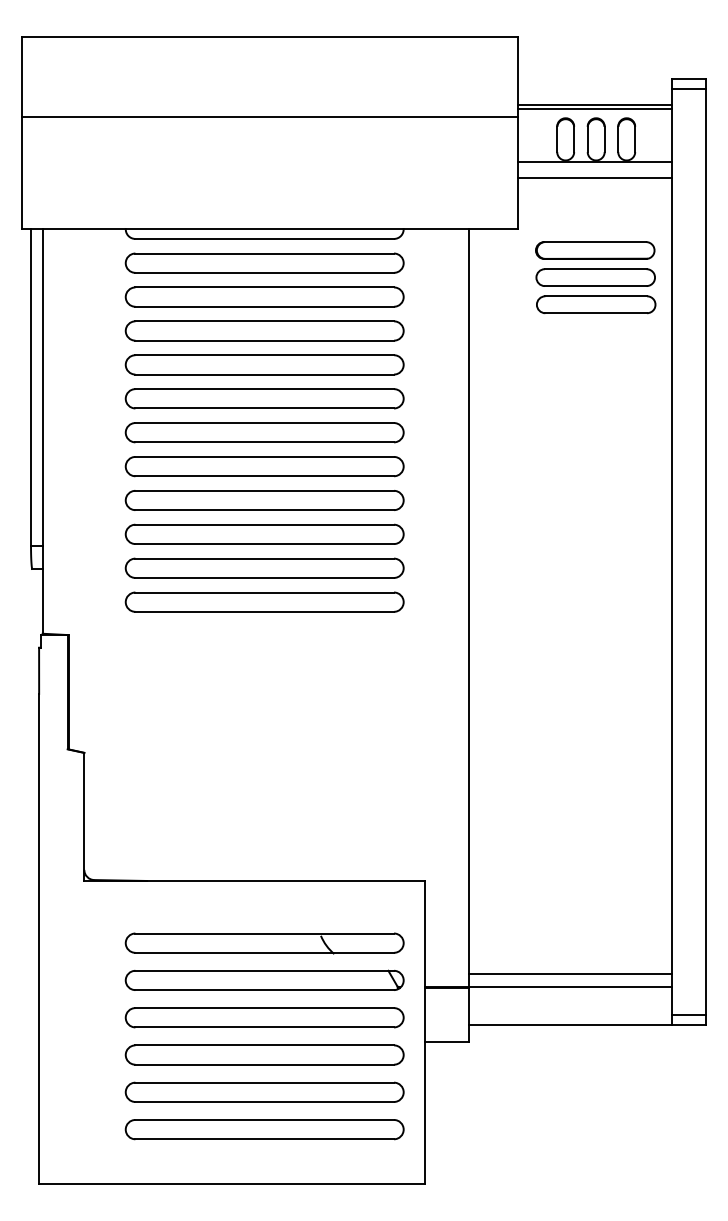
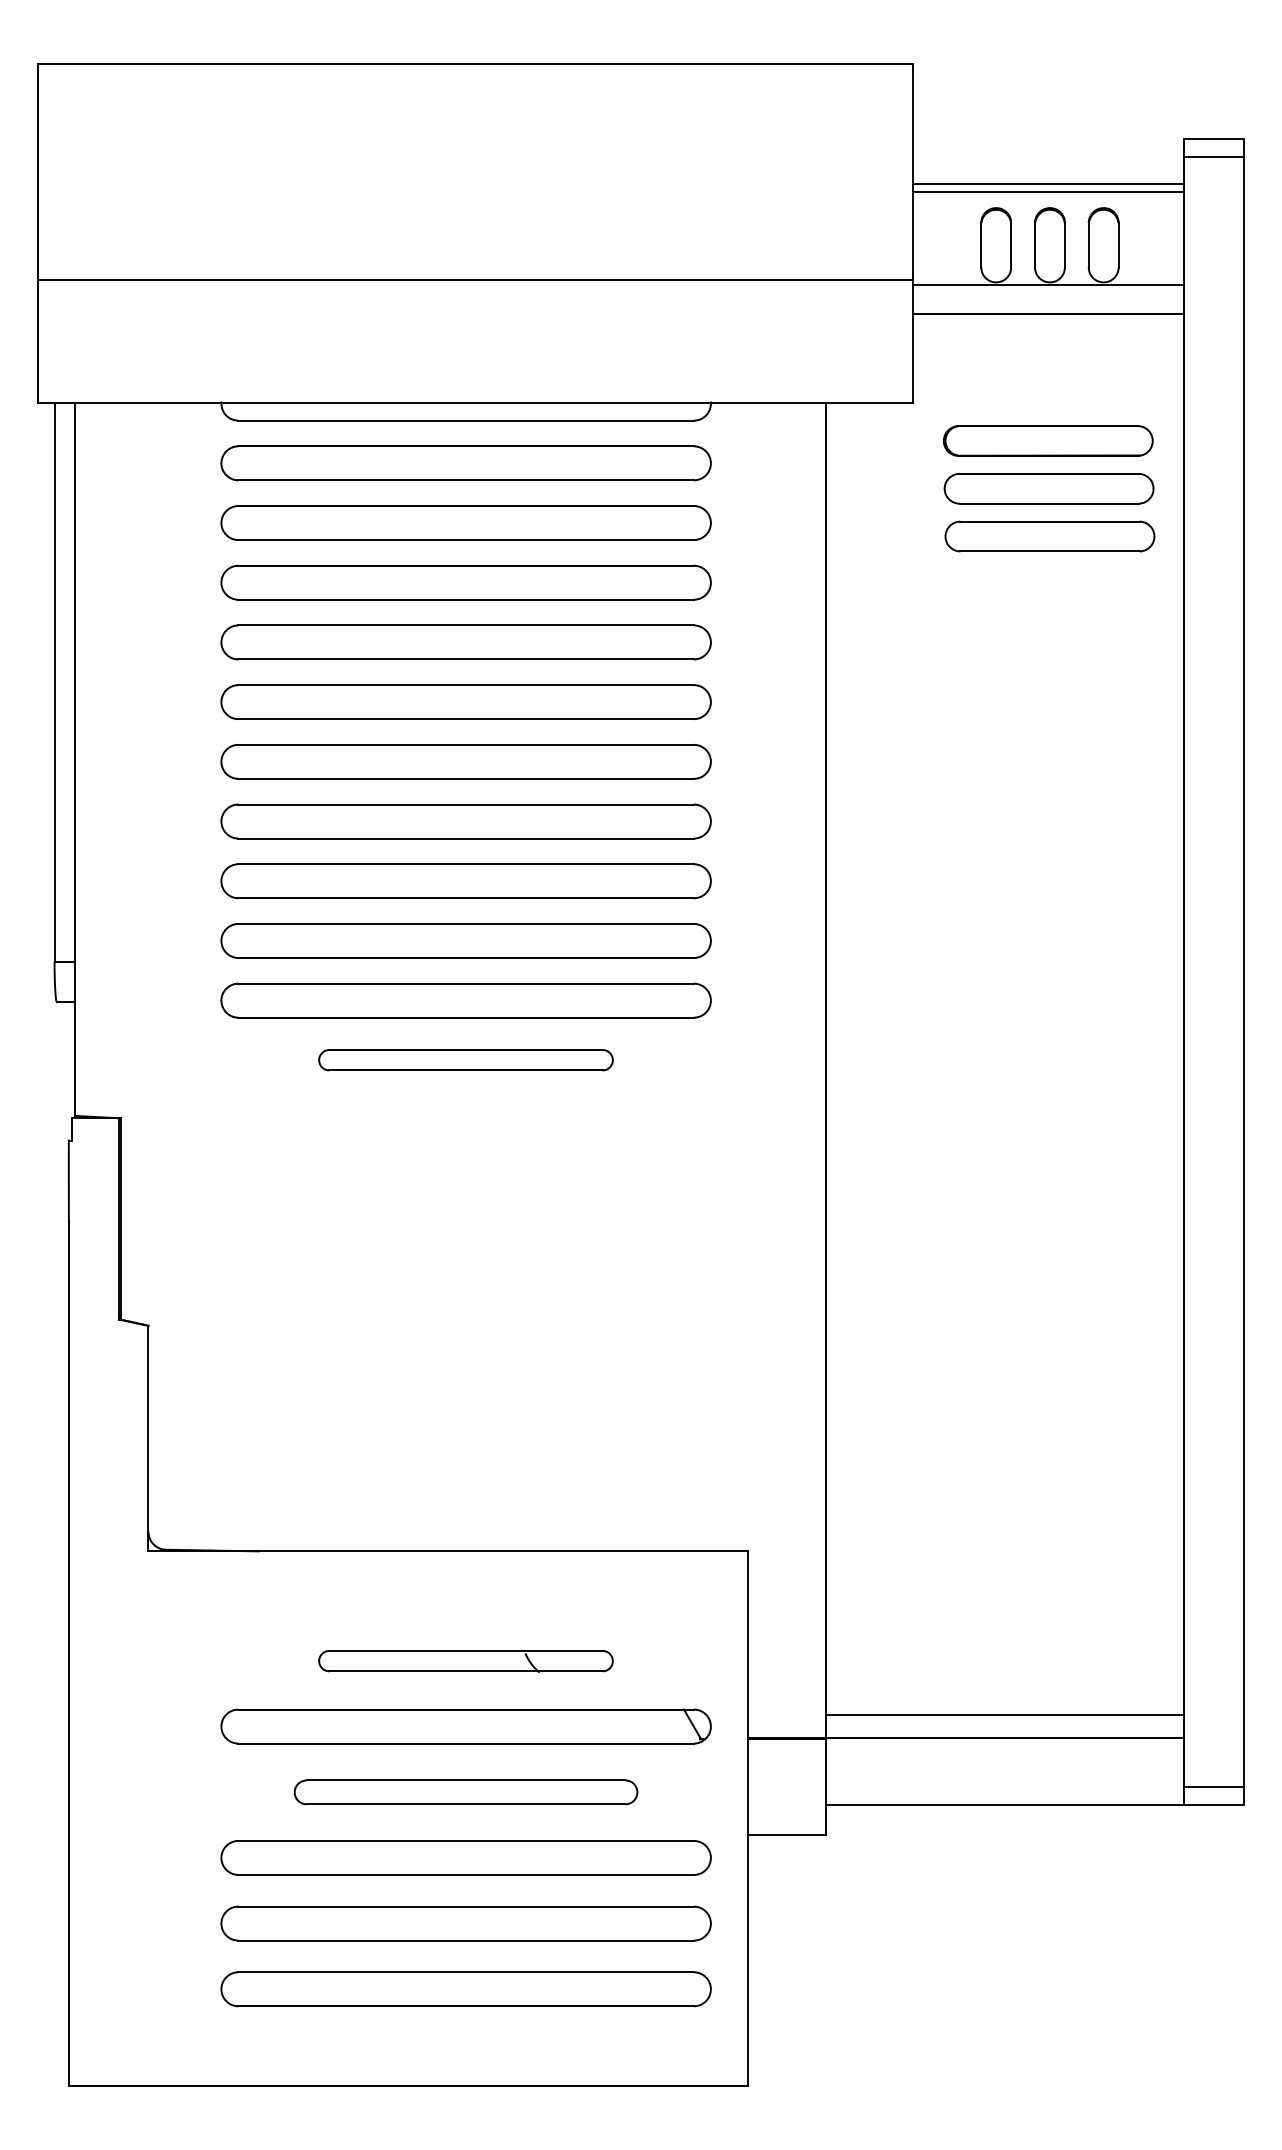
line: (269, 117) -> (474, 280), moved
part: (264, 601) -> (465, 1059), size x0.6
part: (264, 943) -> (465, 1661), size x0.6
part: (264, 1017) -> (465, 1791), size x0.7

